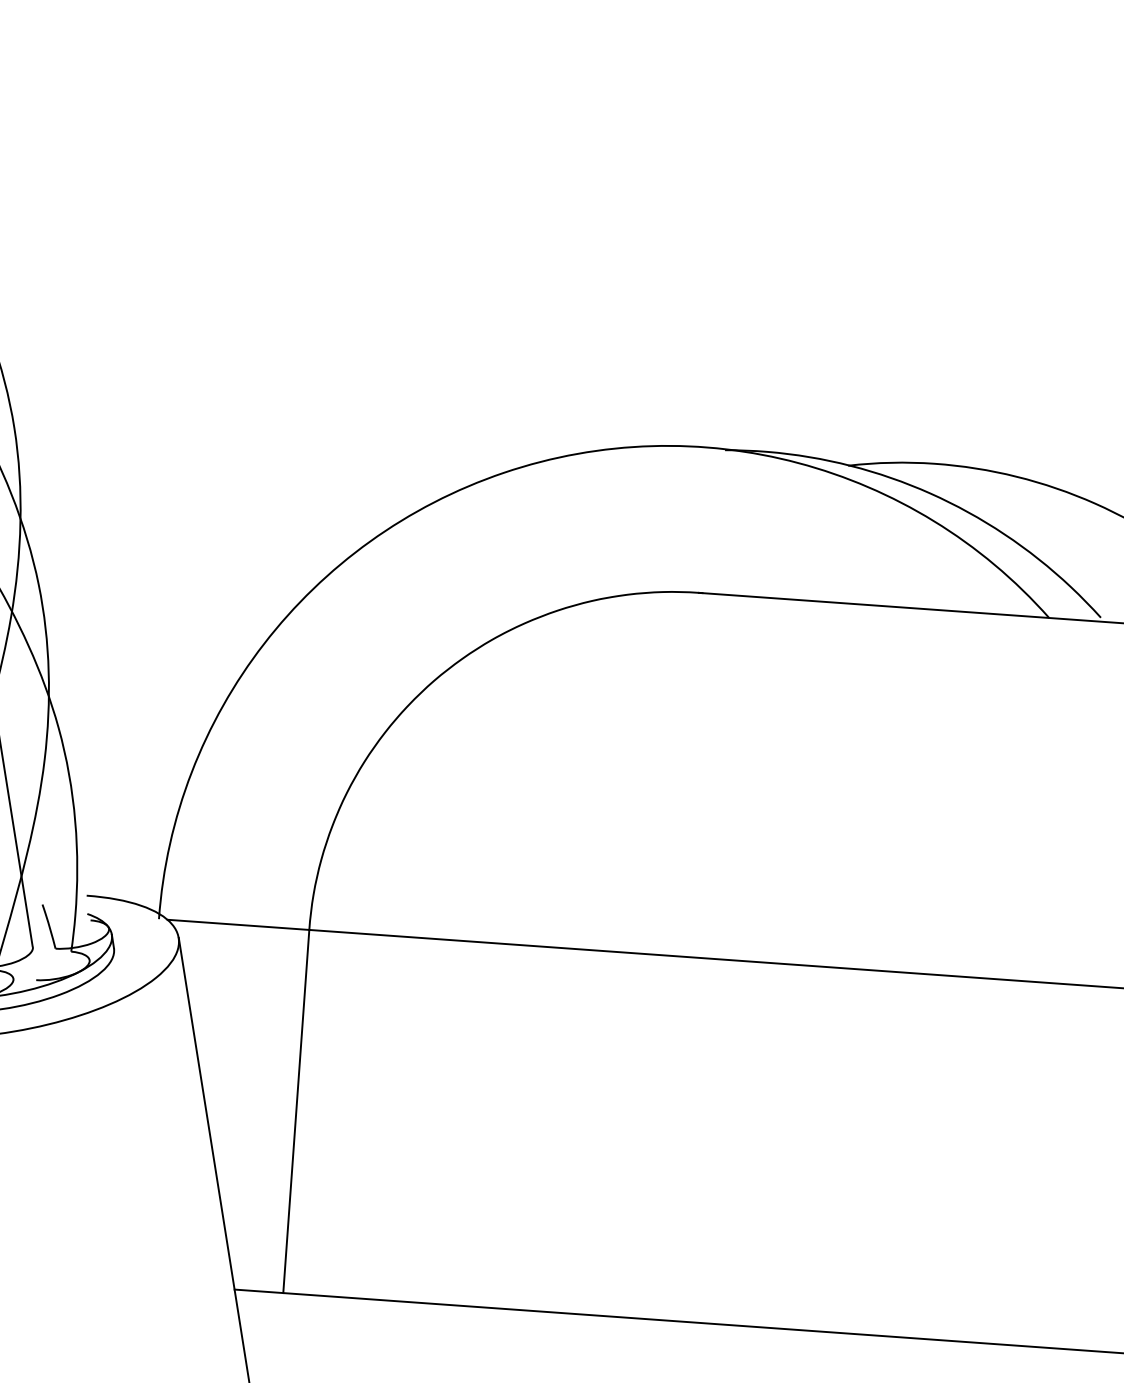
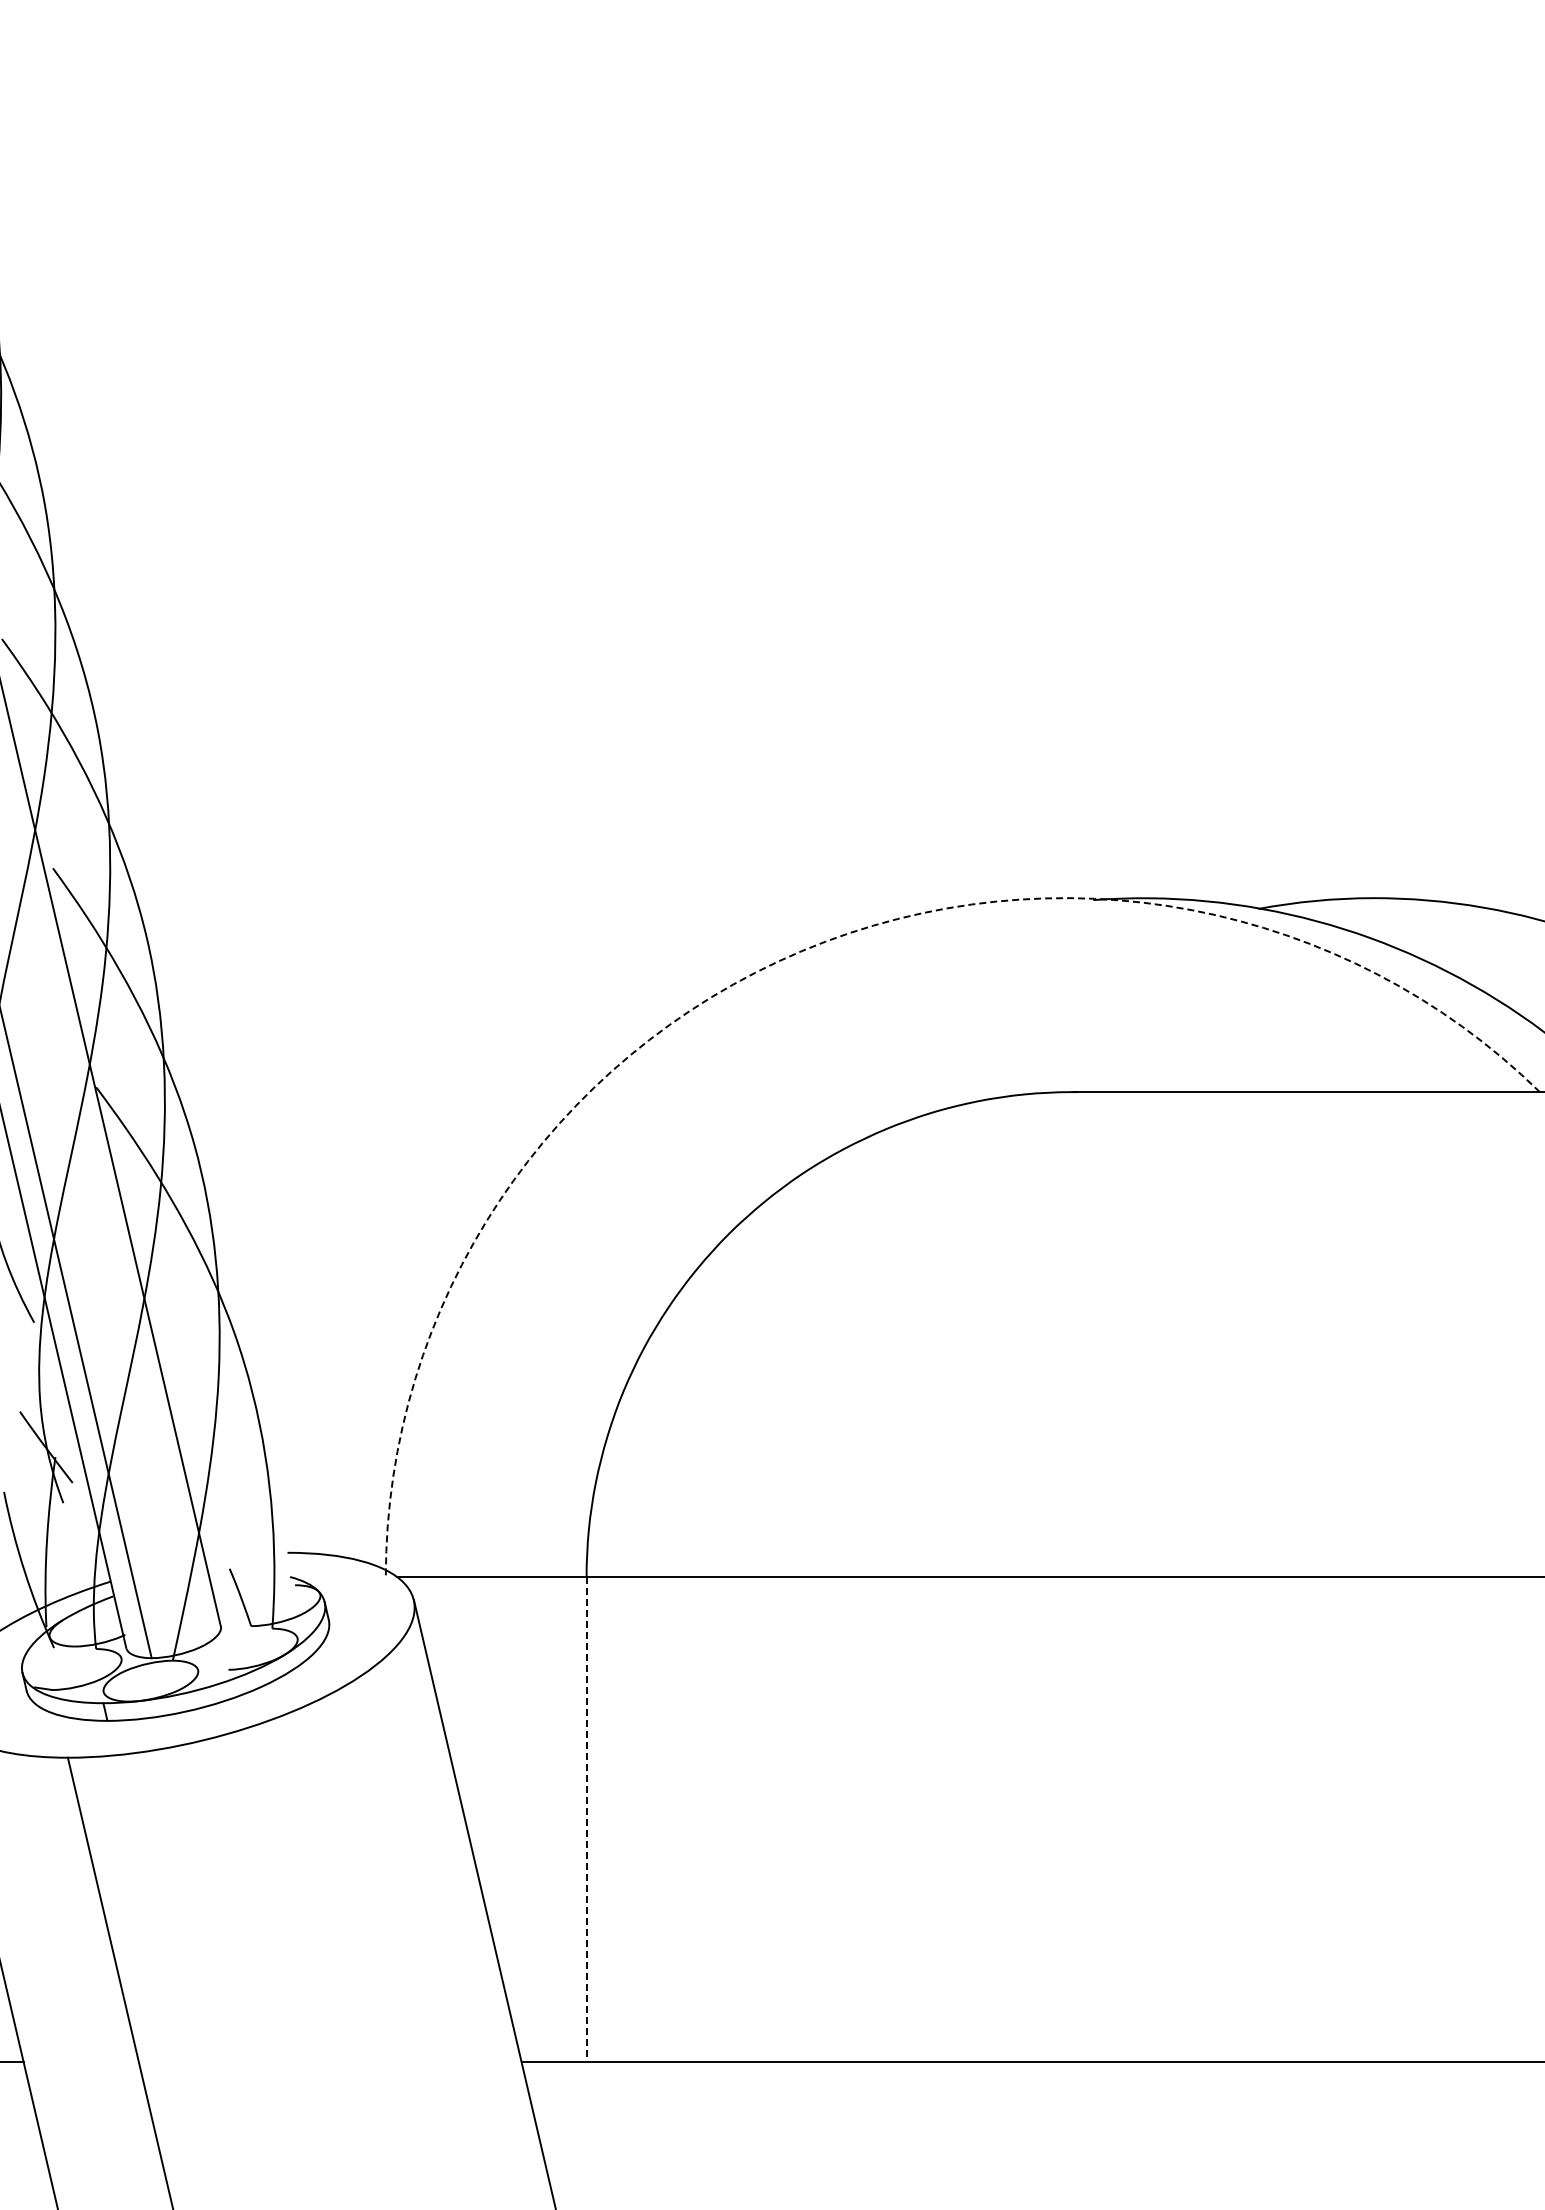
arc: (503, 473) -> (801, 951), solid -> dashed
line: (296, 1112) -> (586, 1820), solid -> dashed

